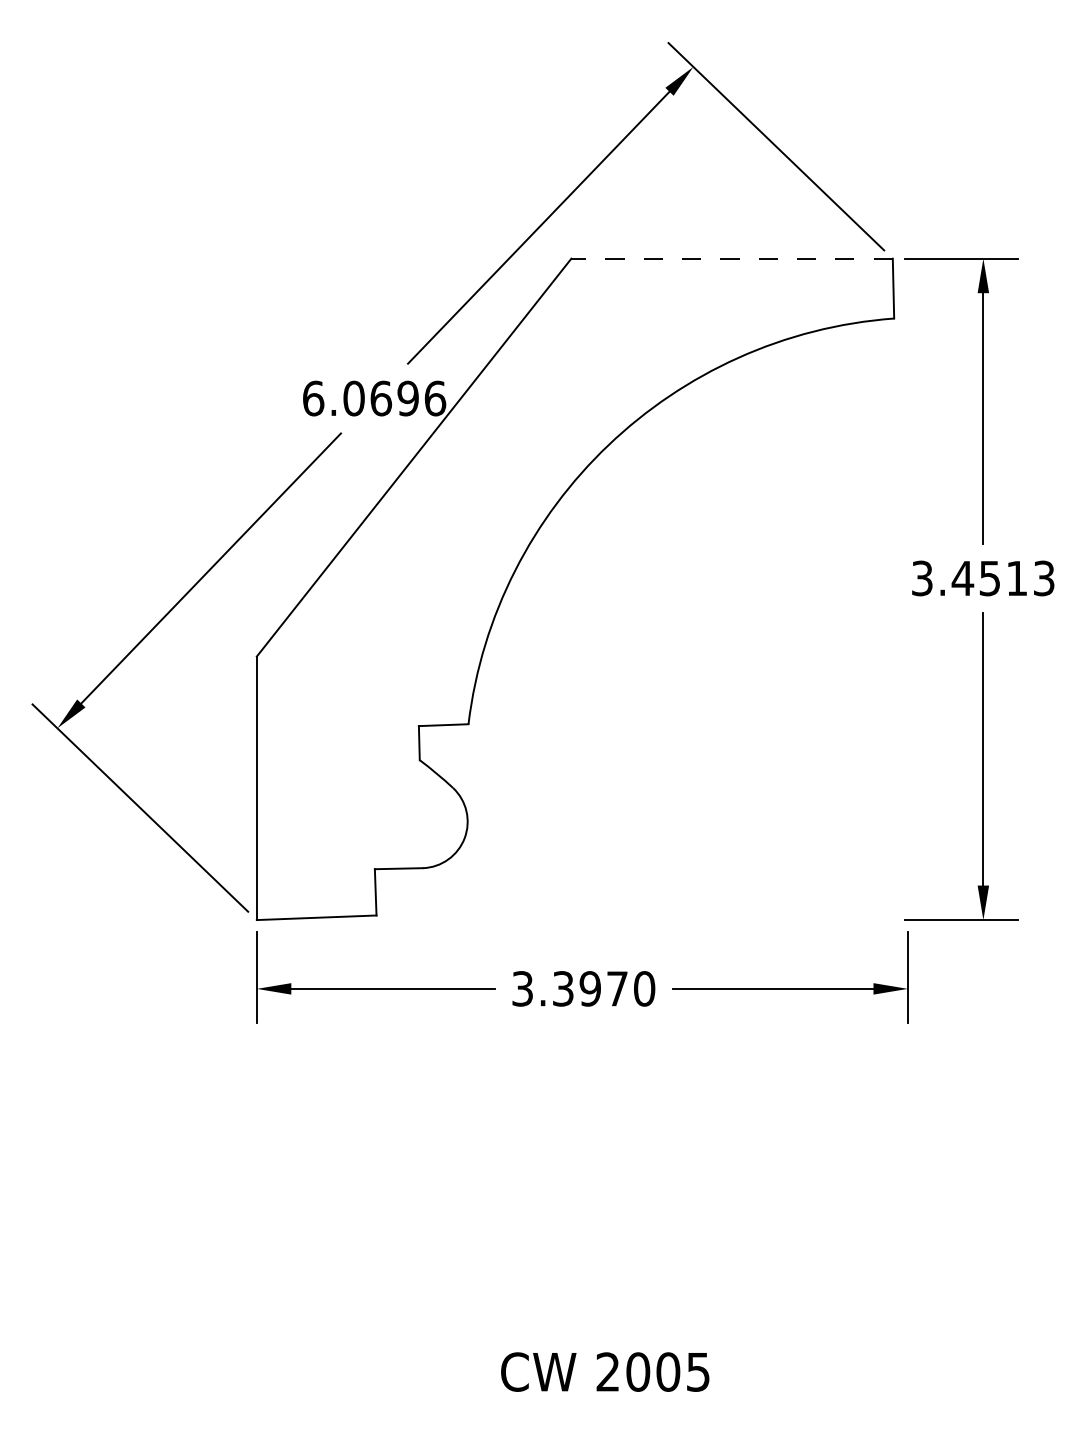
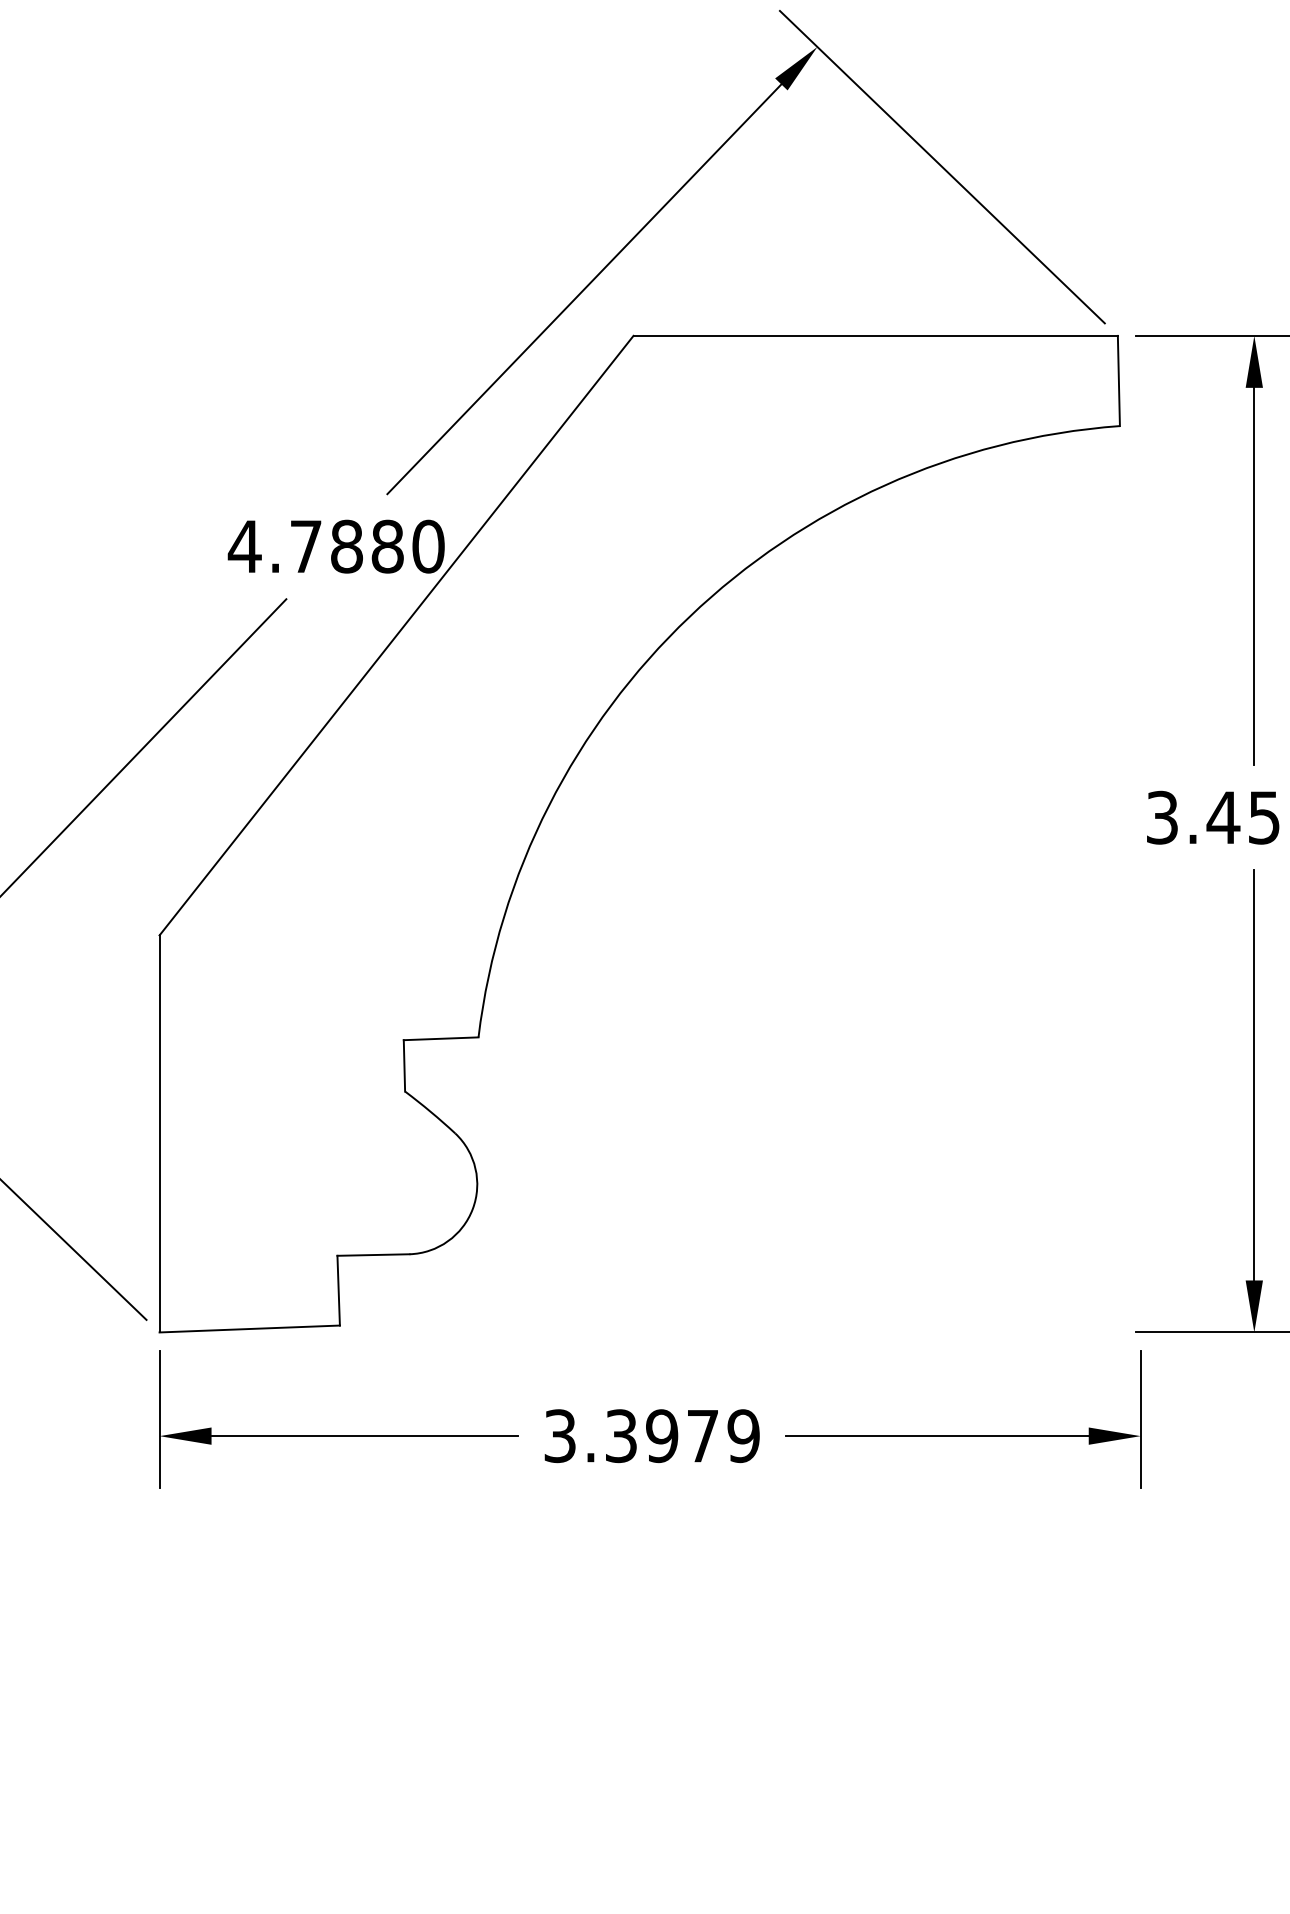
line: (732, 258) -> (876, 335), dashed -> solid
text: (374, 398) -> (336, 546), 6.0696 -> 4.7880
text: (644, 988) -> (743, 1435), 3.3970 -> 3.3979

